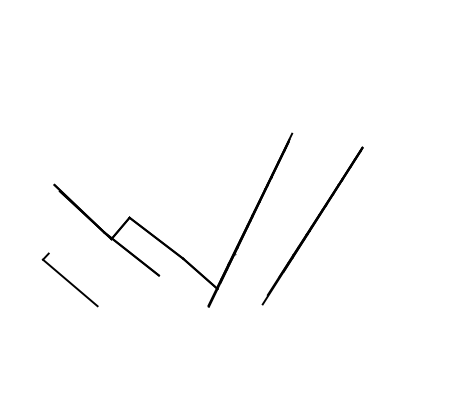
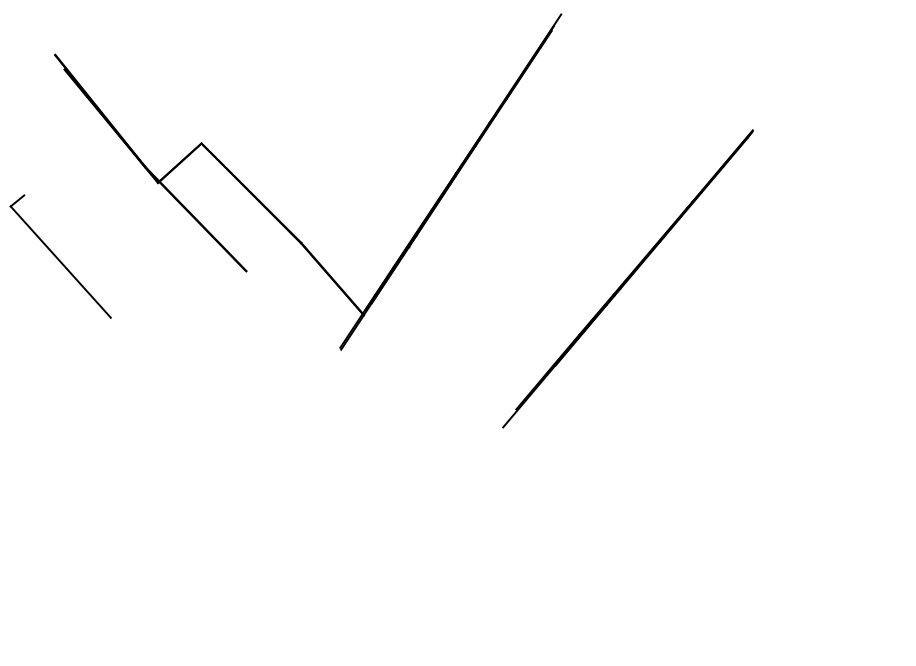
line: (312, 225) -> (627, 277), moved

